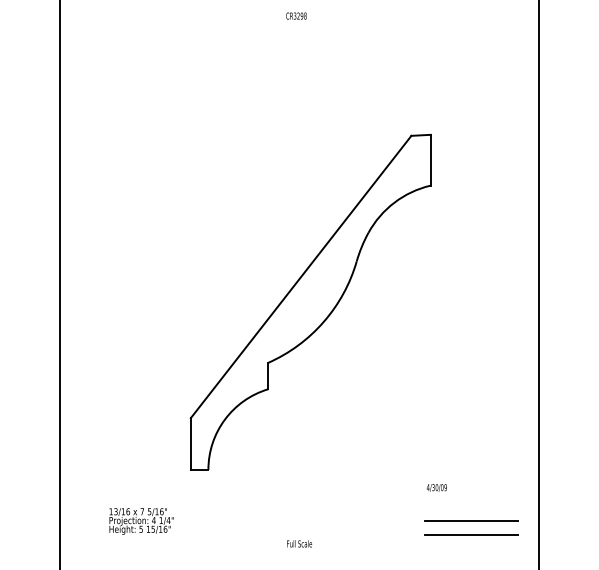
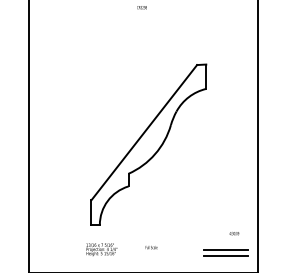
text: (437, 487) -> (234, 233), moved
text: (140, 520) -> (101, 249), moved
text: (299, 543) -> (151, 247), moved

